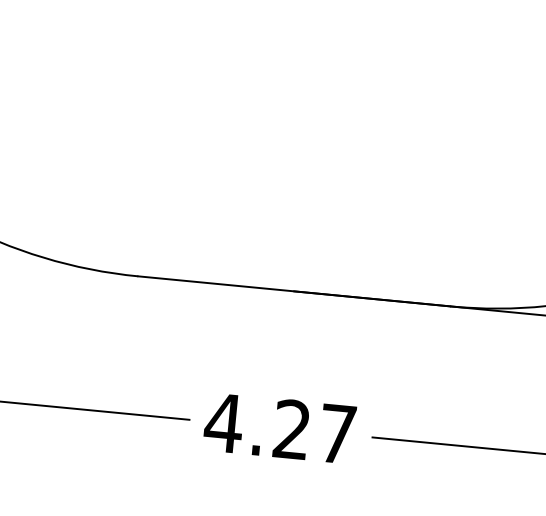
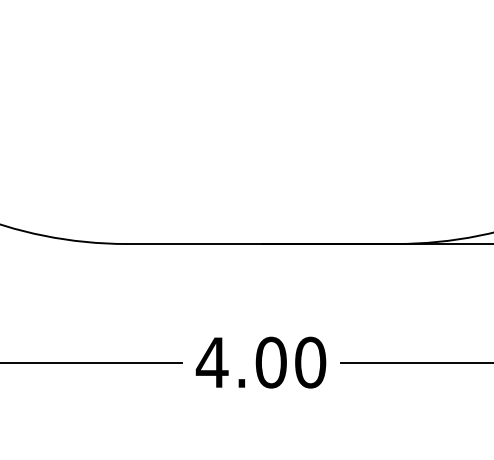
text: (314, 431) -> (290, 362), 4.27 -> 4.00

